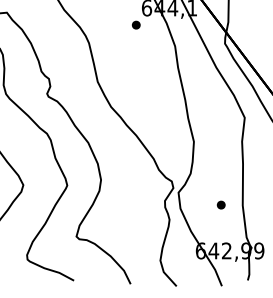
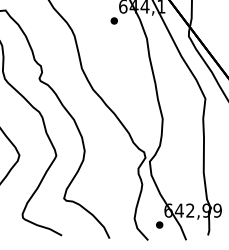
part: (220, 204) -> (159, 224), moved

